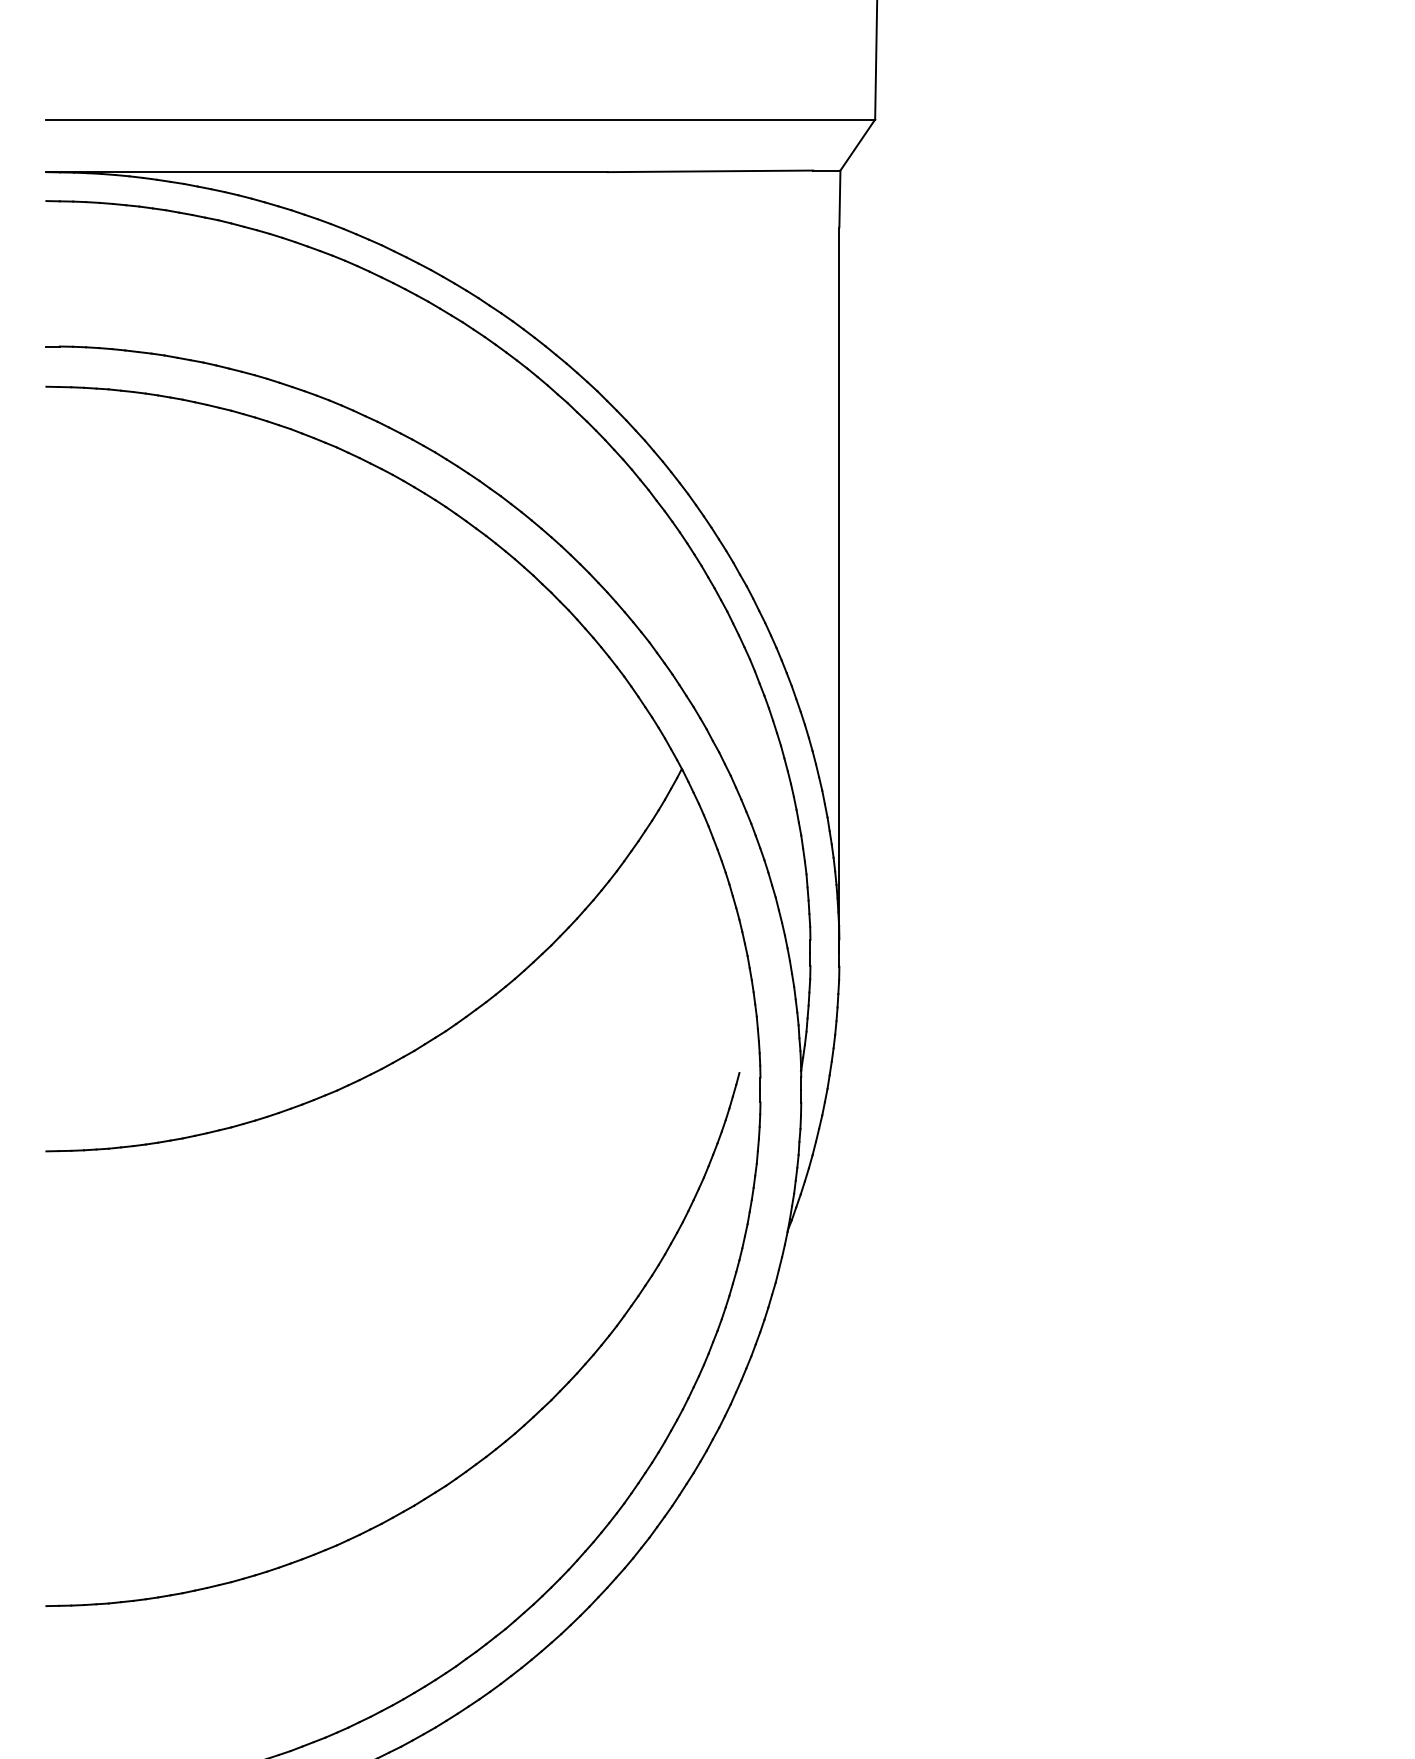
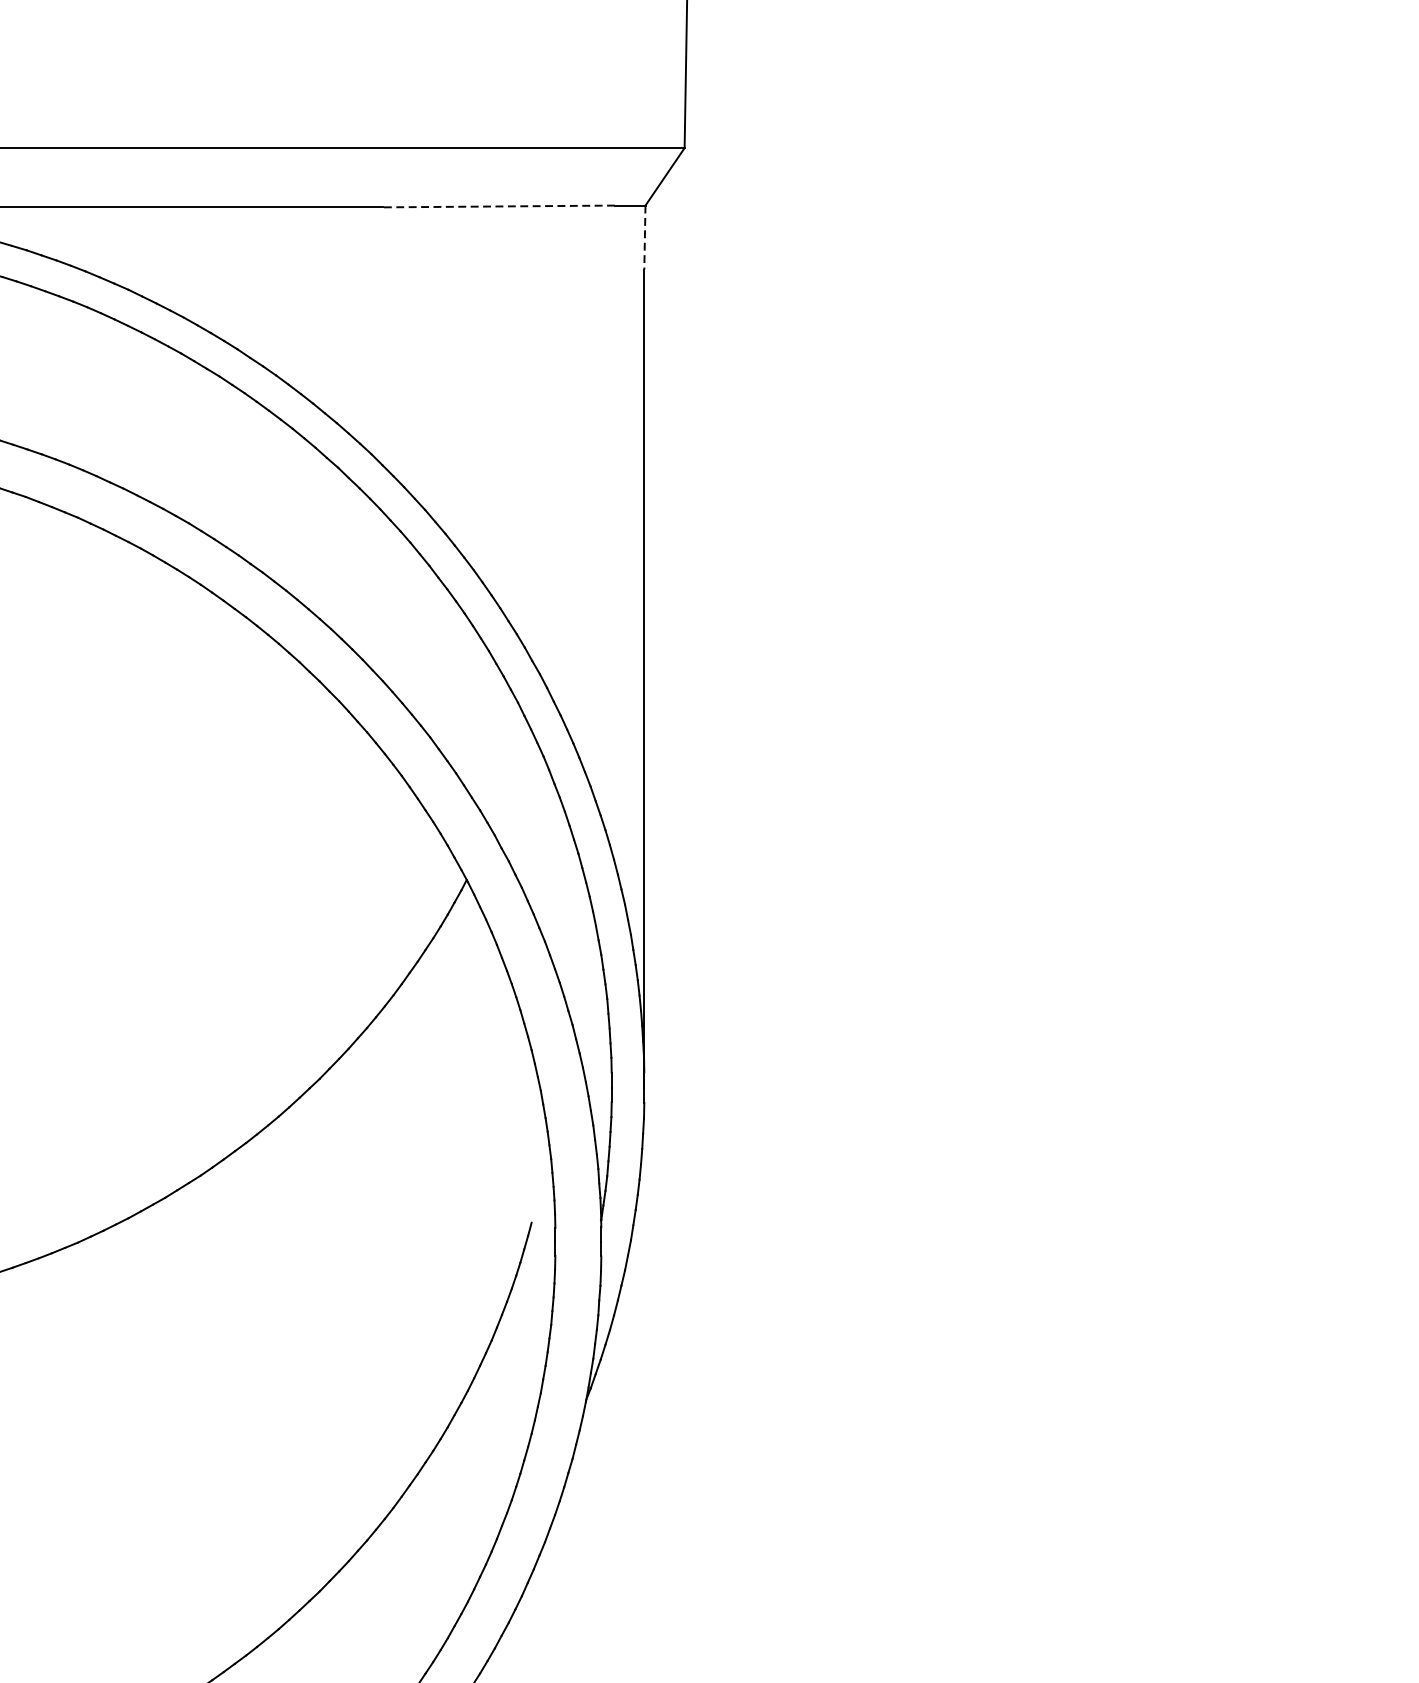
line: (710, 171) -> (499, 206), solid -> dashed
line: (839, 199) -> (644, 238), solid -> dashed

